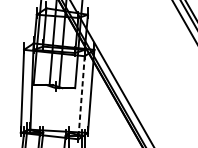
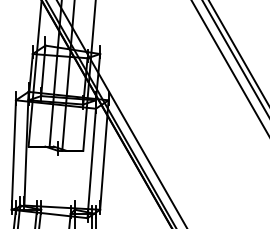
line: (81, 97) -> (91, 163), dashed -> solid

